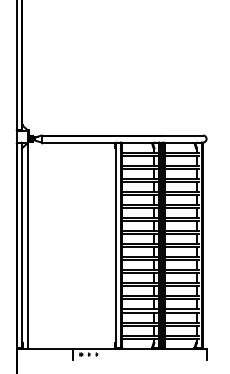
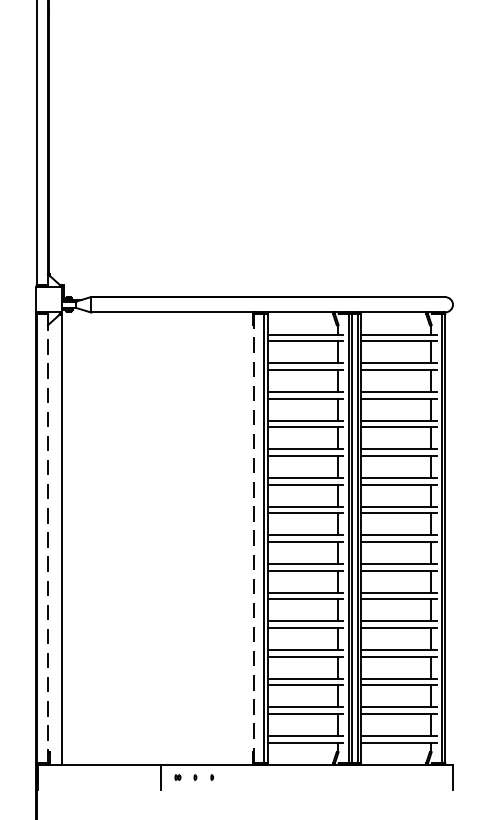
line: (115, 245) -> (253, 538), solid -> dashed
line: (21, 246) -> (46, 540), solid -> dashed

